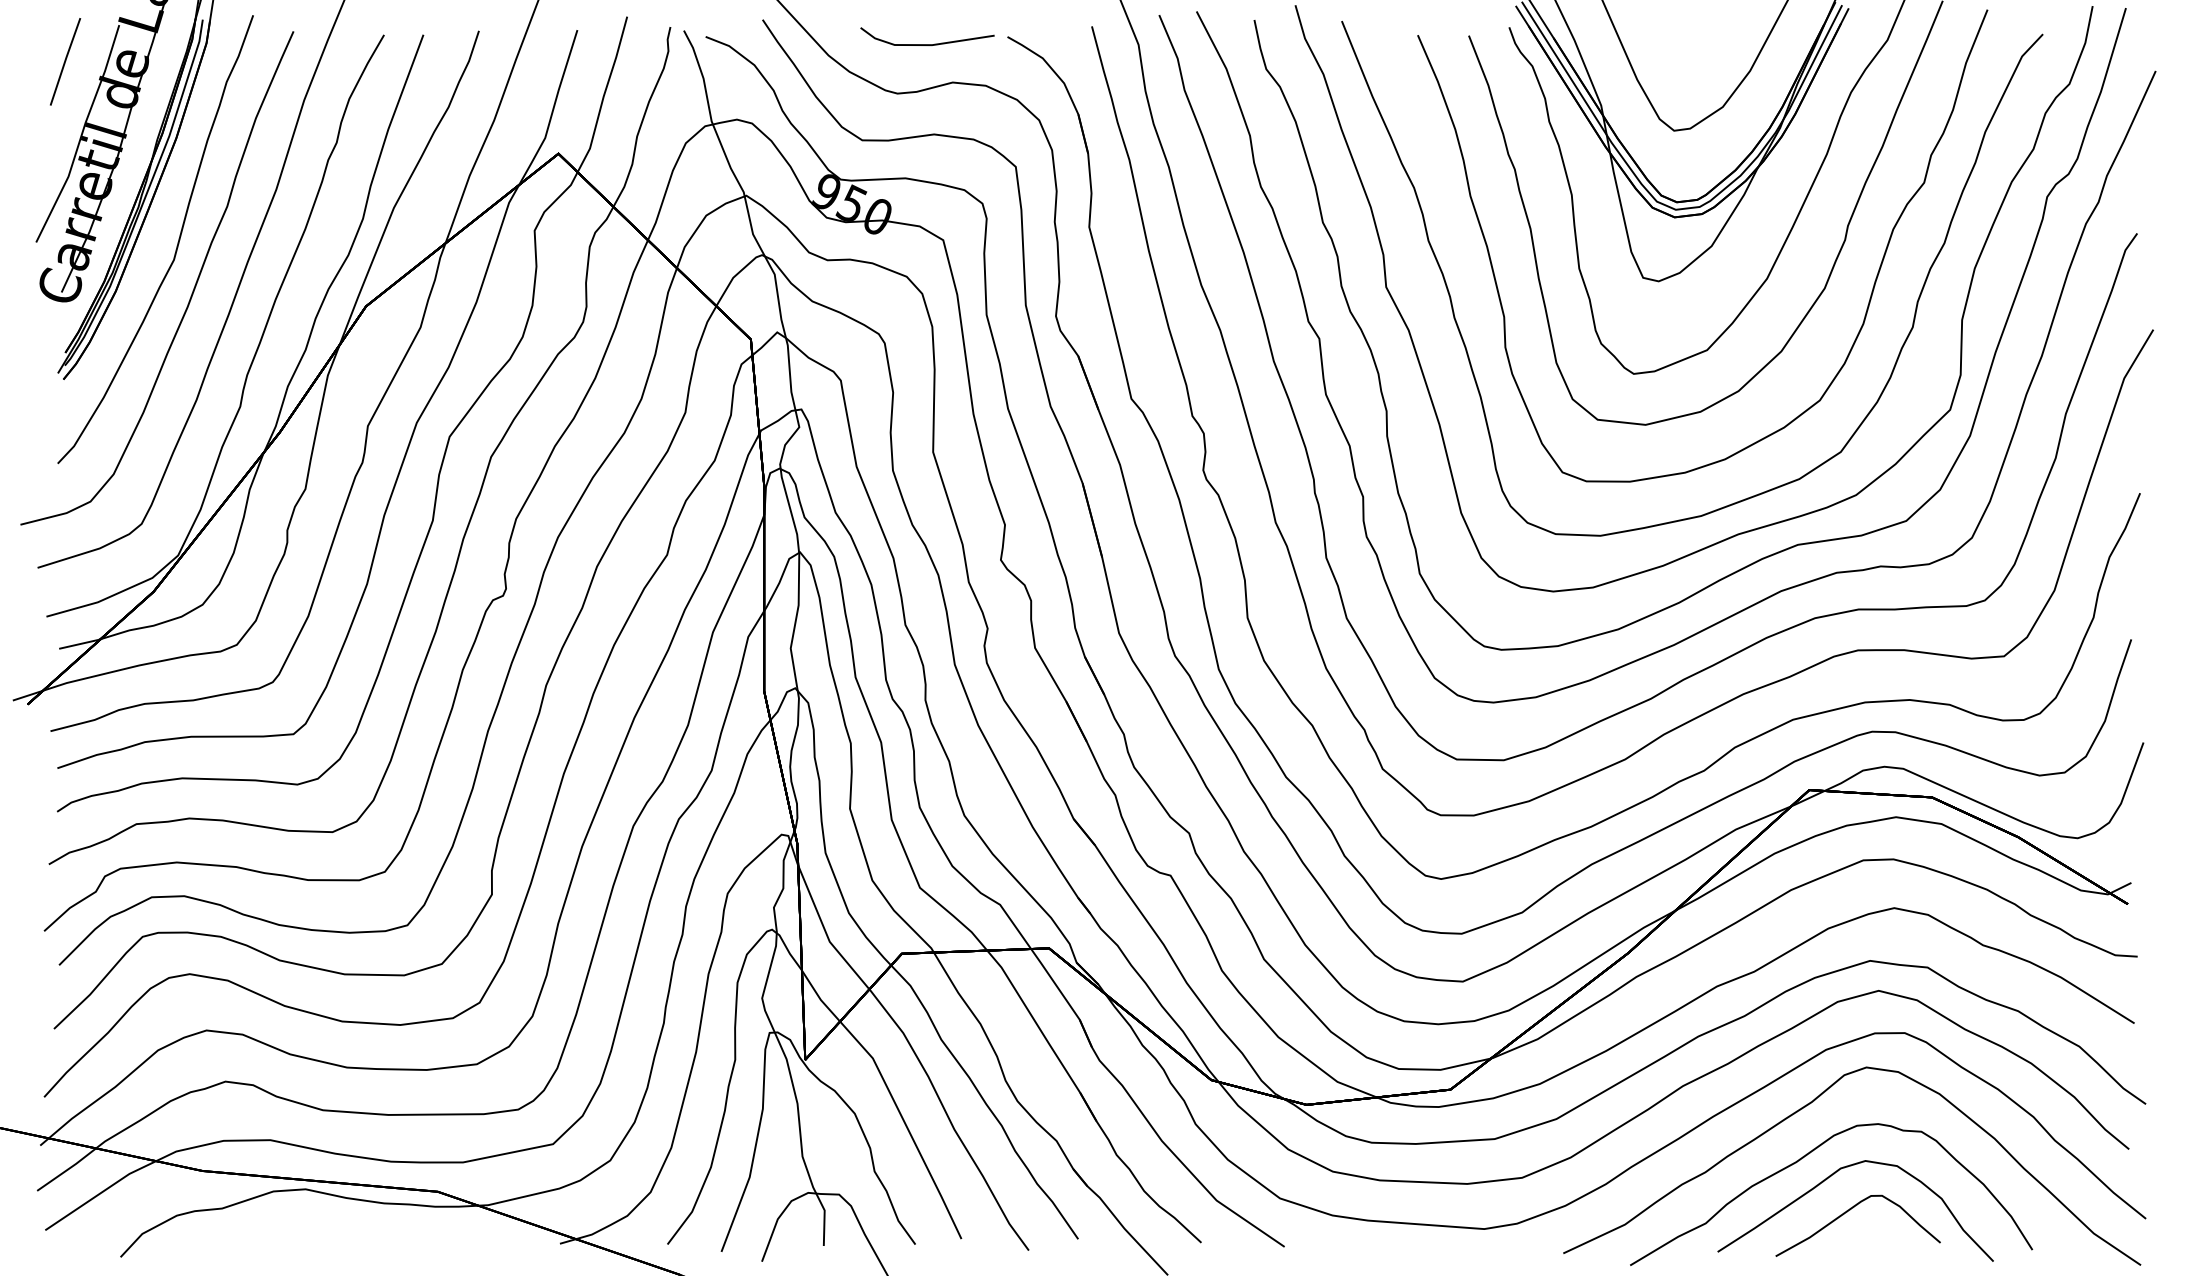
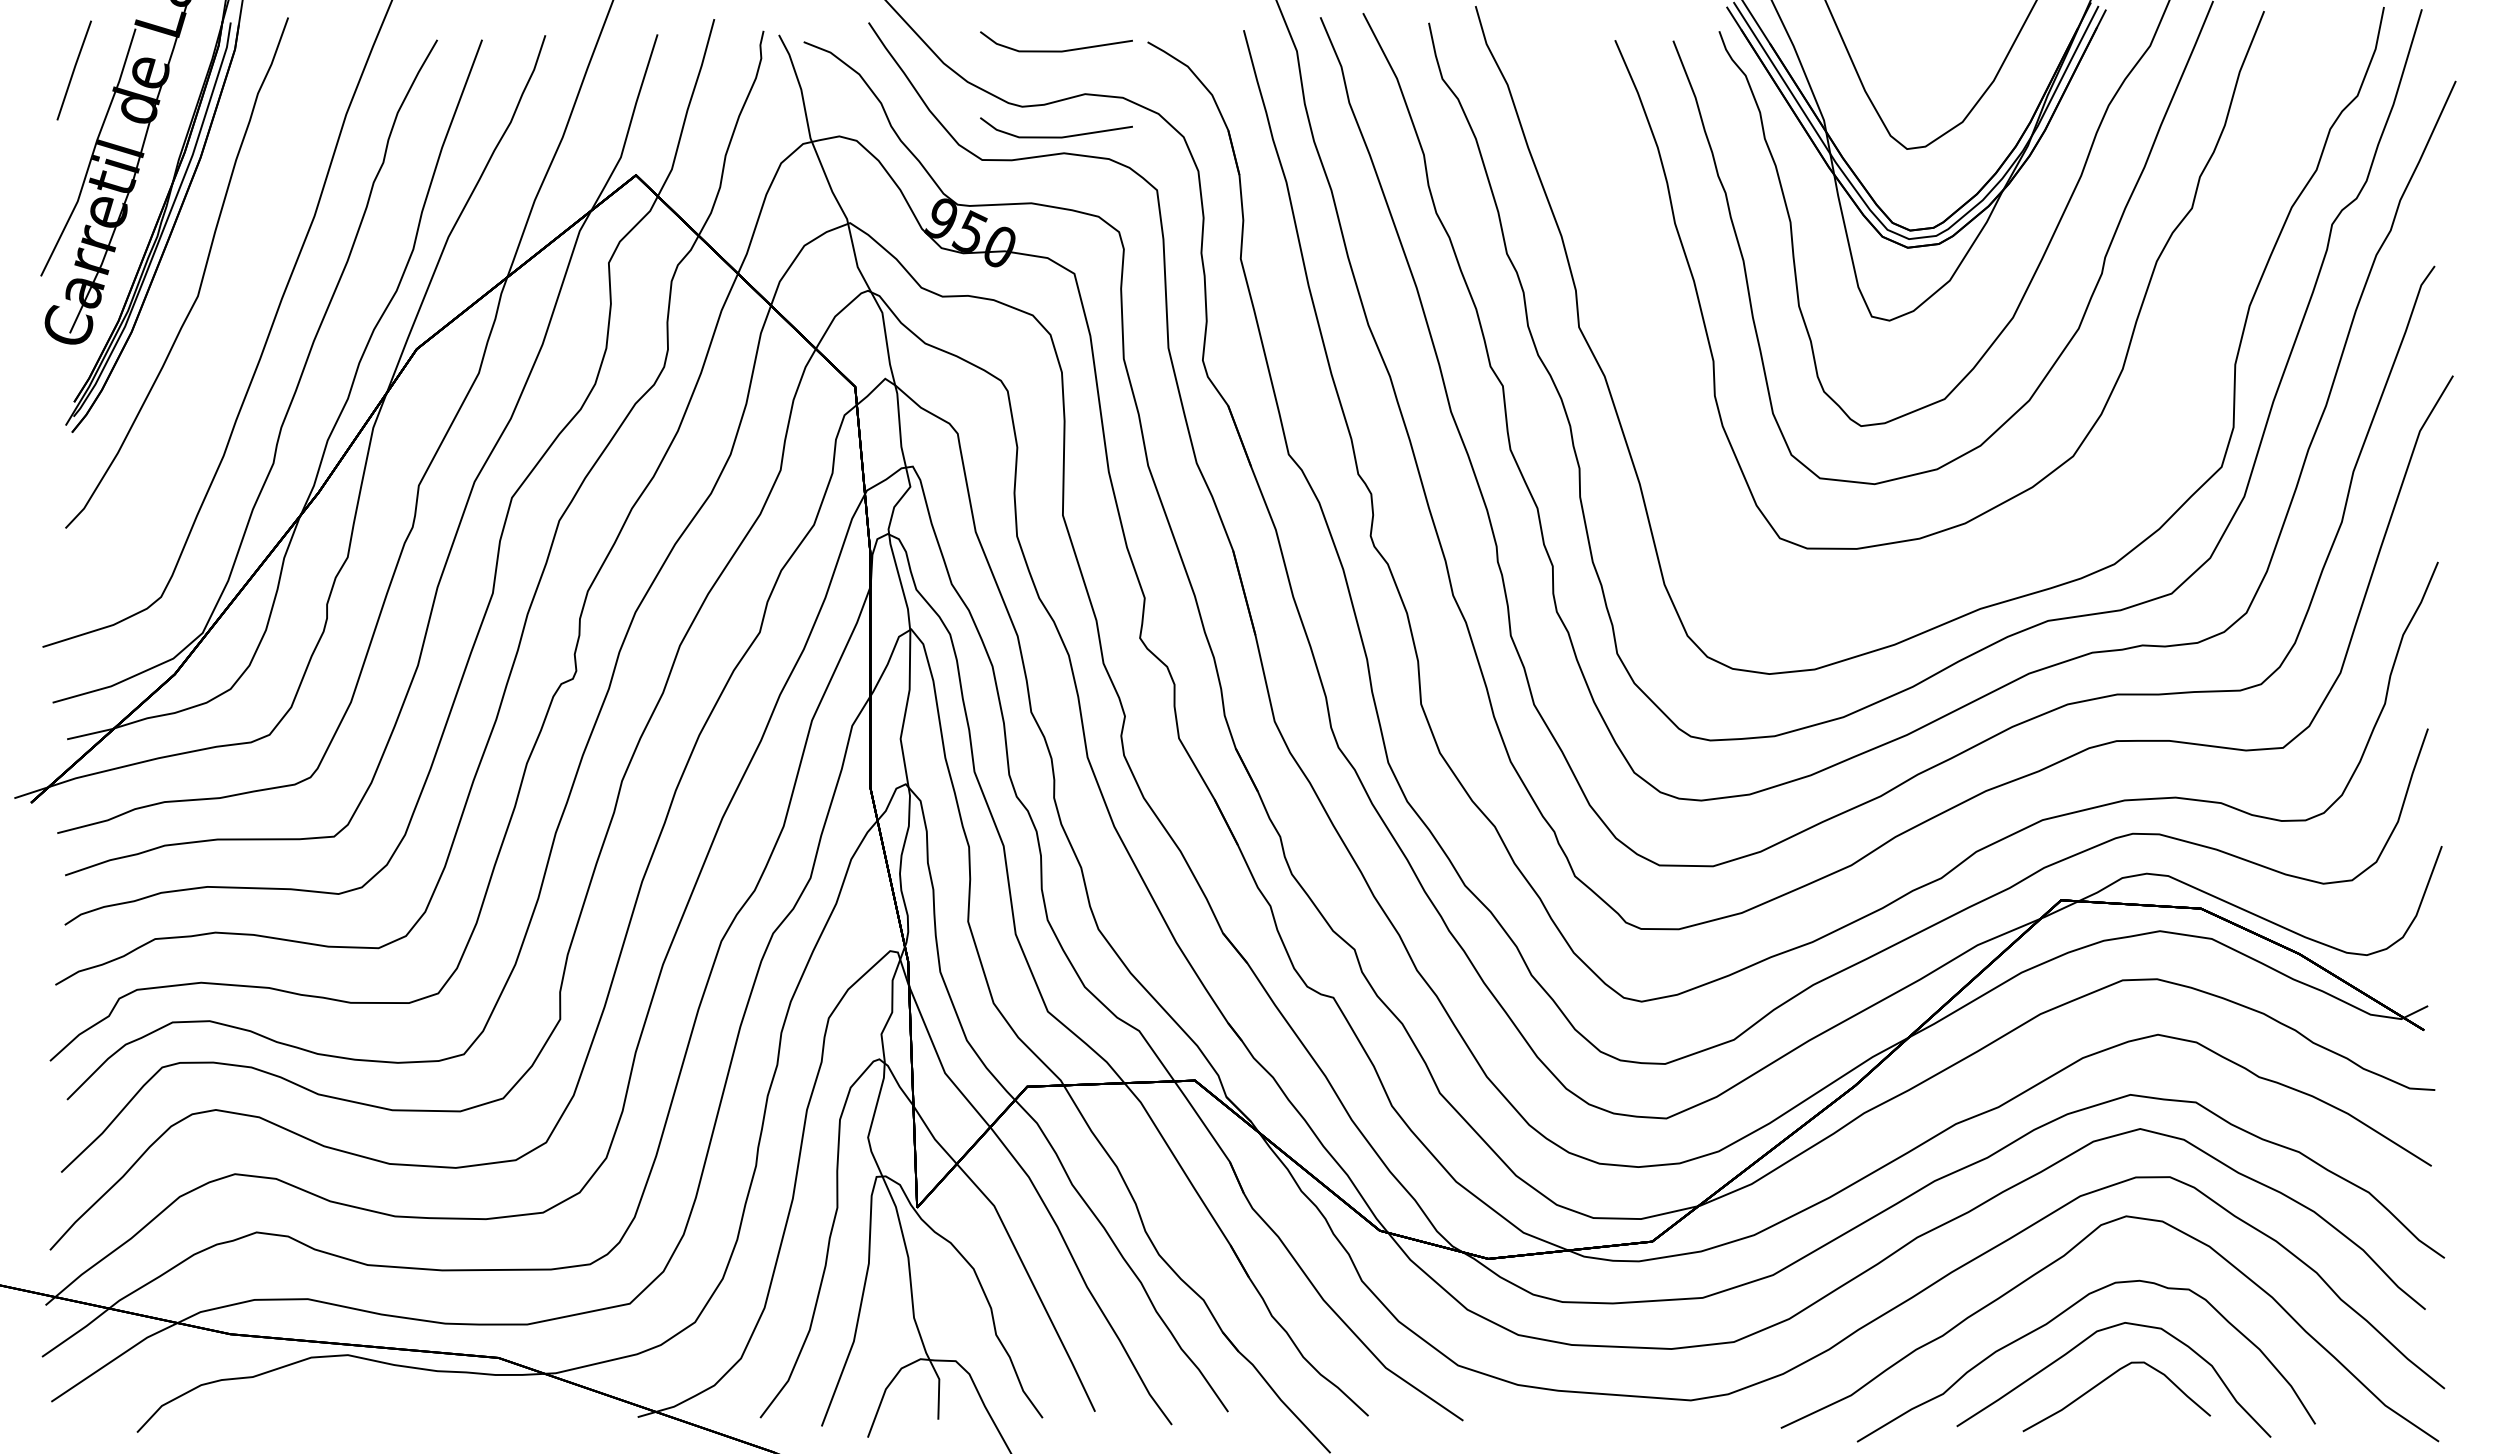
line: (927, 119) -> (1056, 136), added
curve: (192, 289) -> (219, 330), removed
curve: (1895, 361) -> (2159, 411), removed

